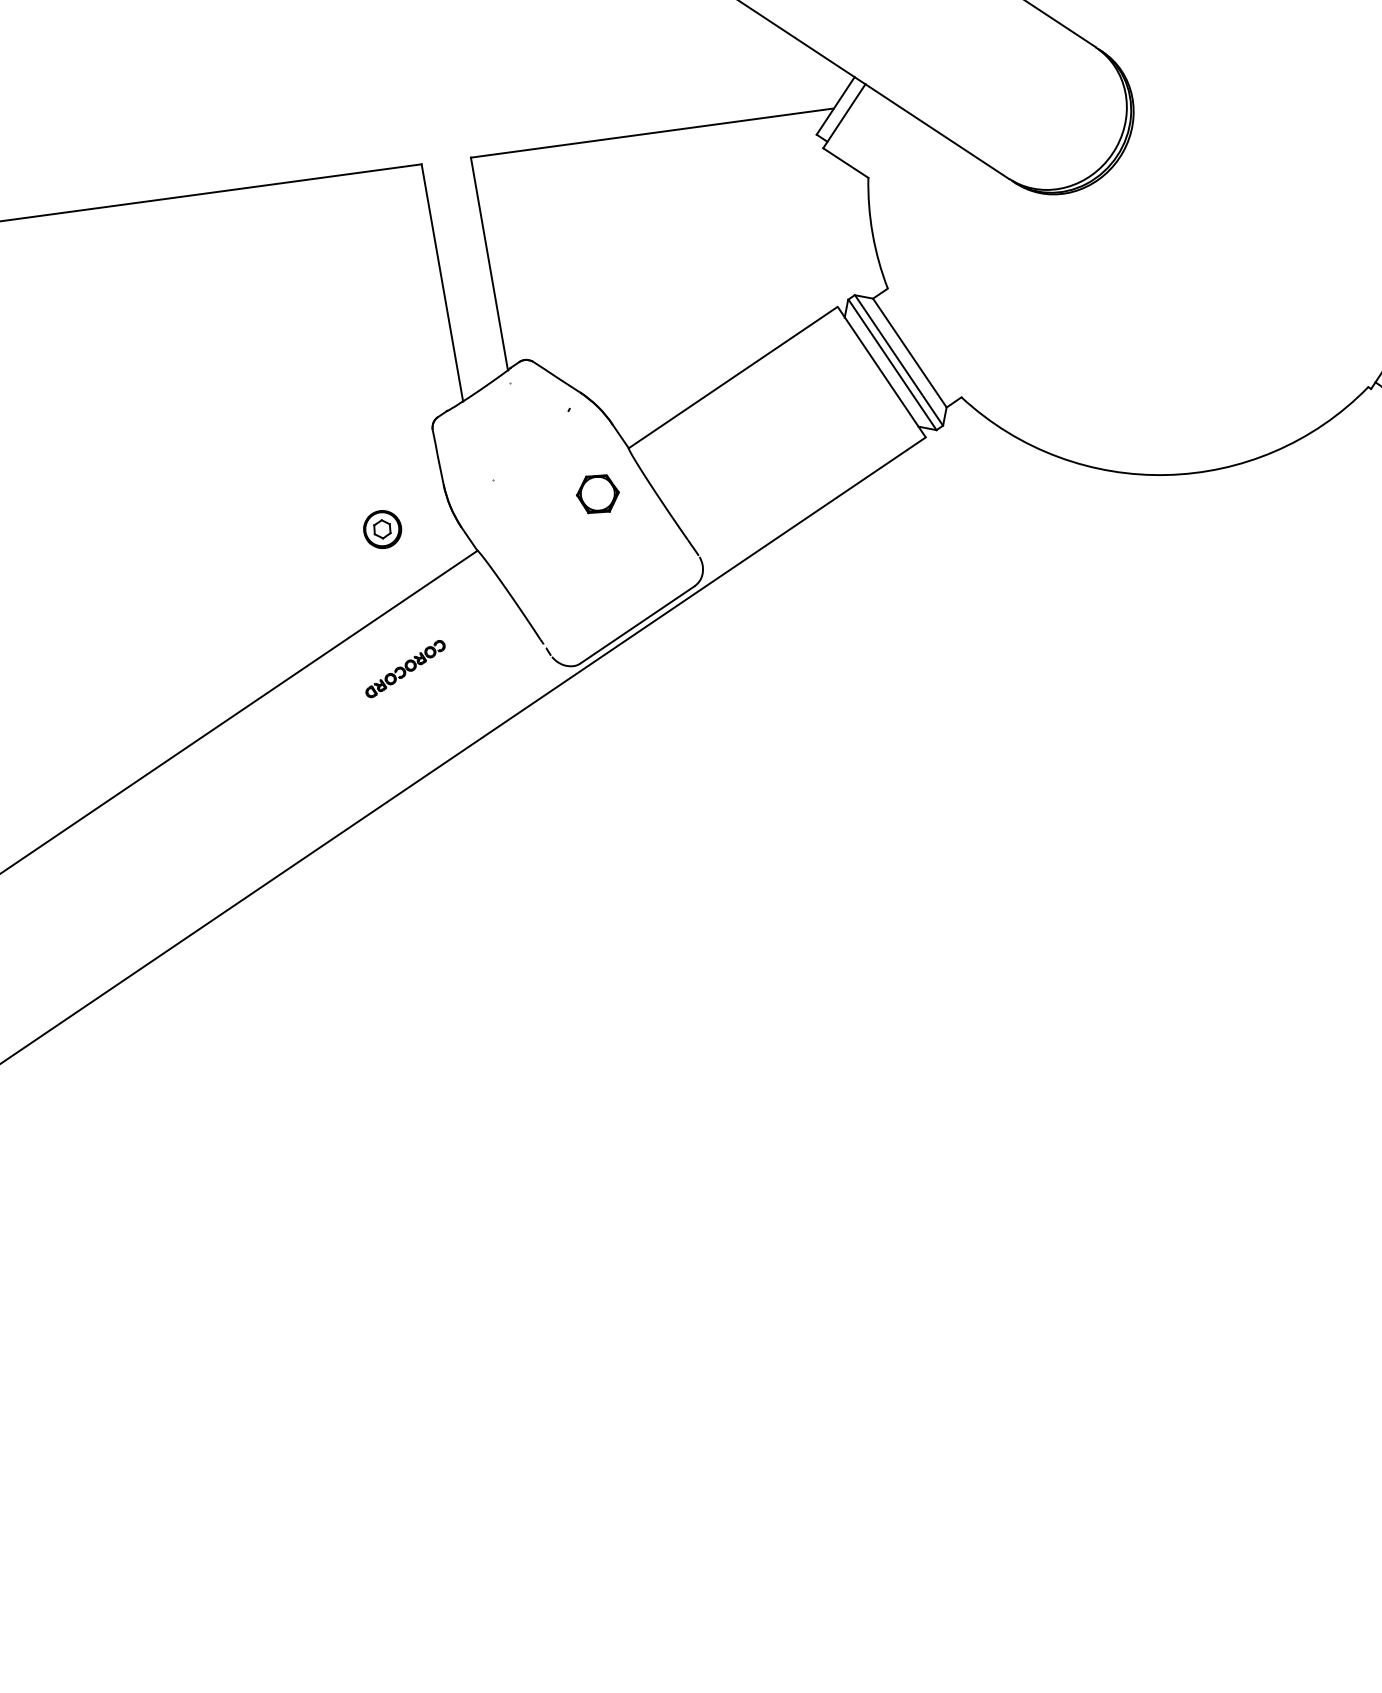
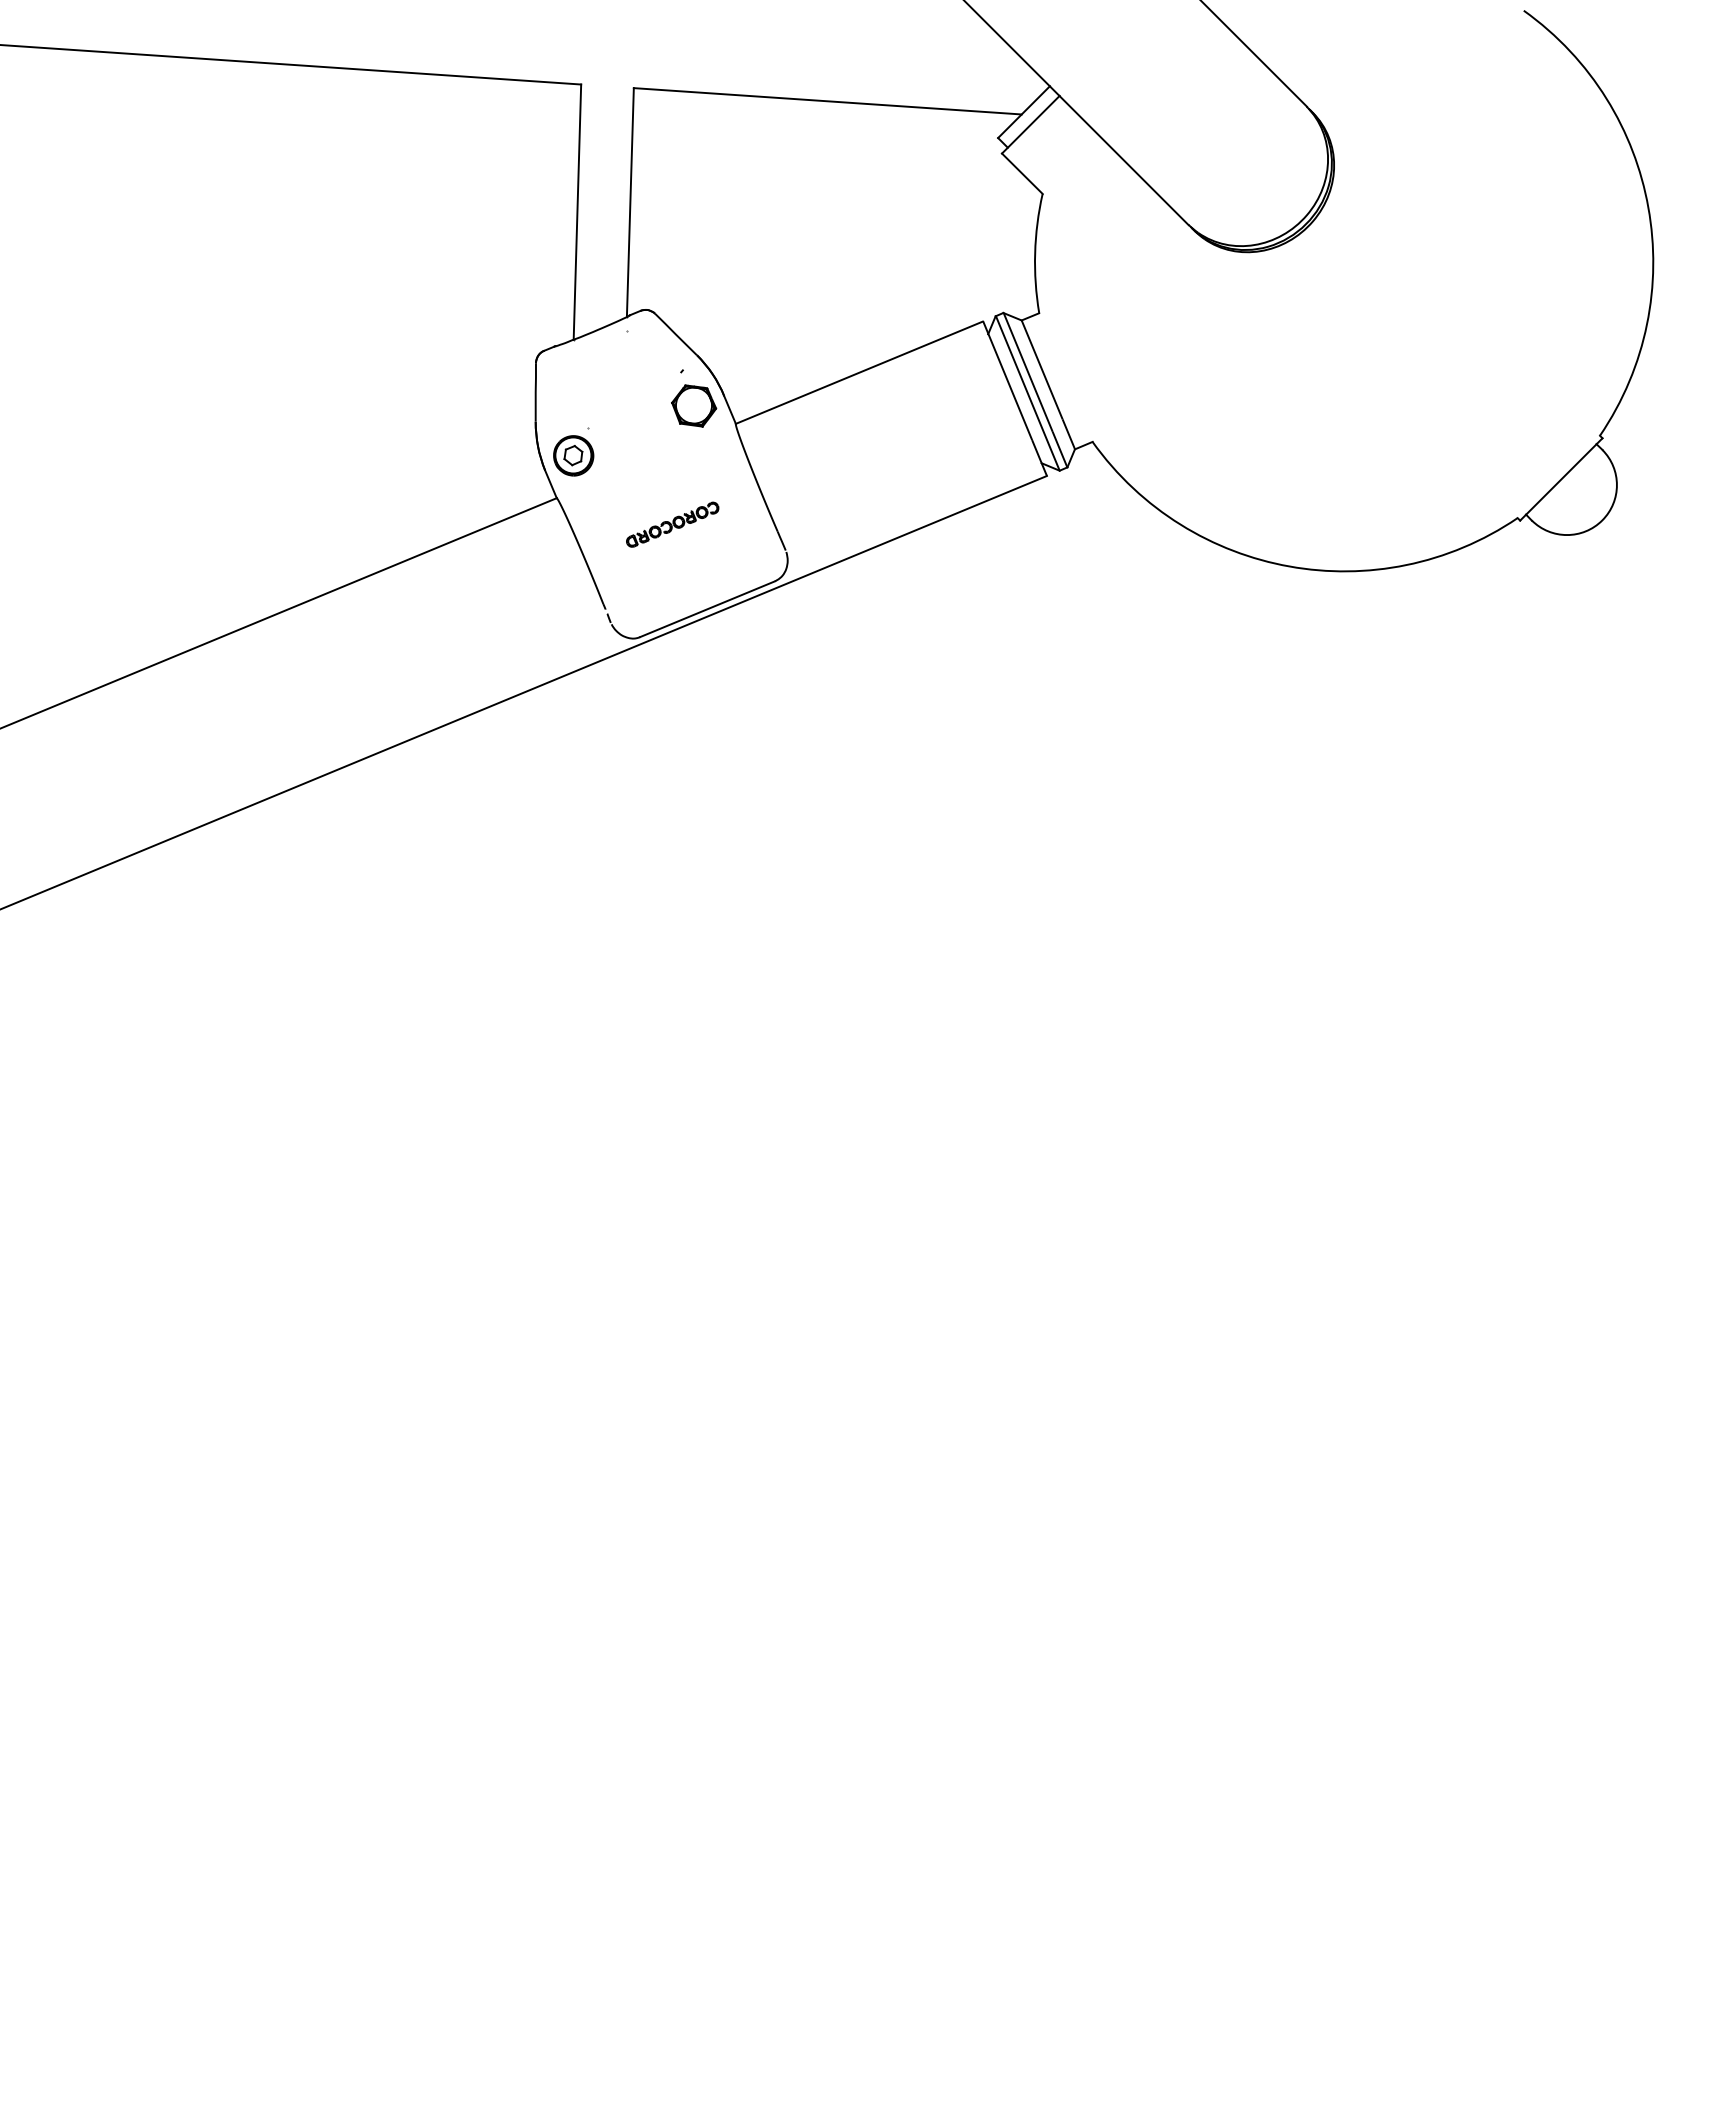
part: (598, 493) -> (694, 405), moved
part: (382, 529) -> (573, 455), moved
part: (405, 668) -> (672, 524), moved

